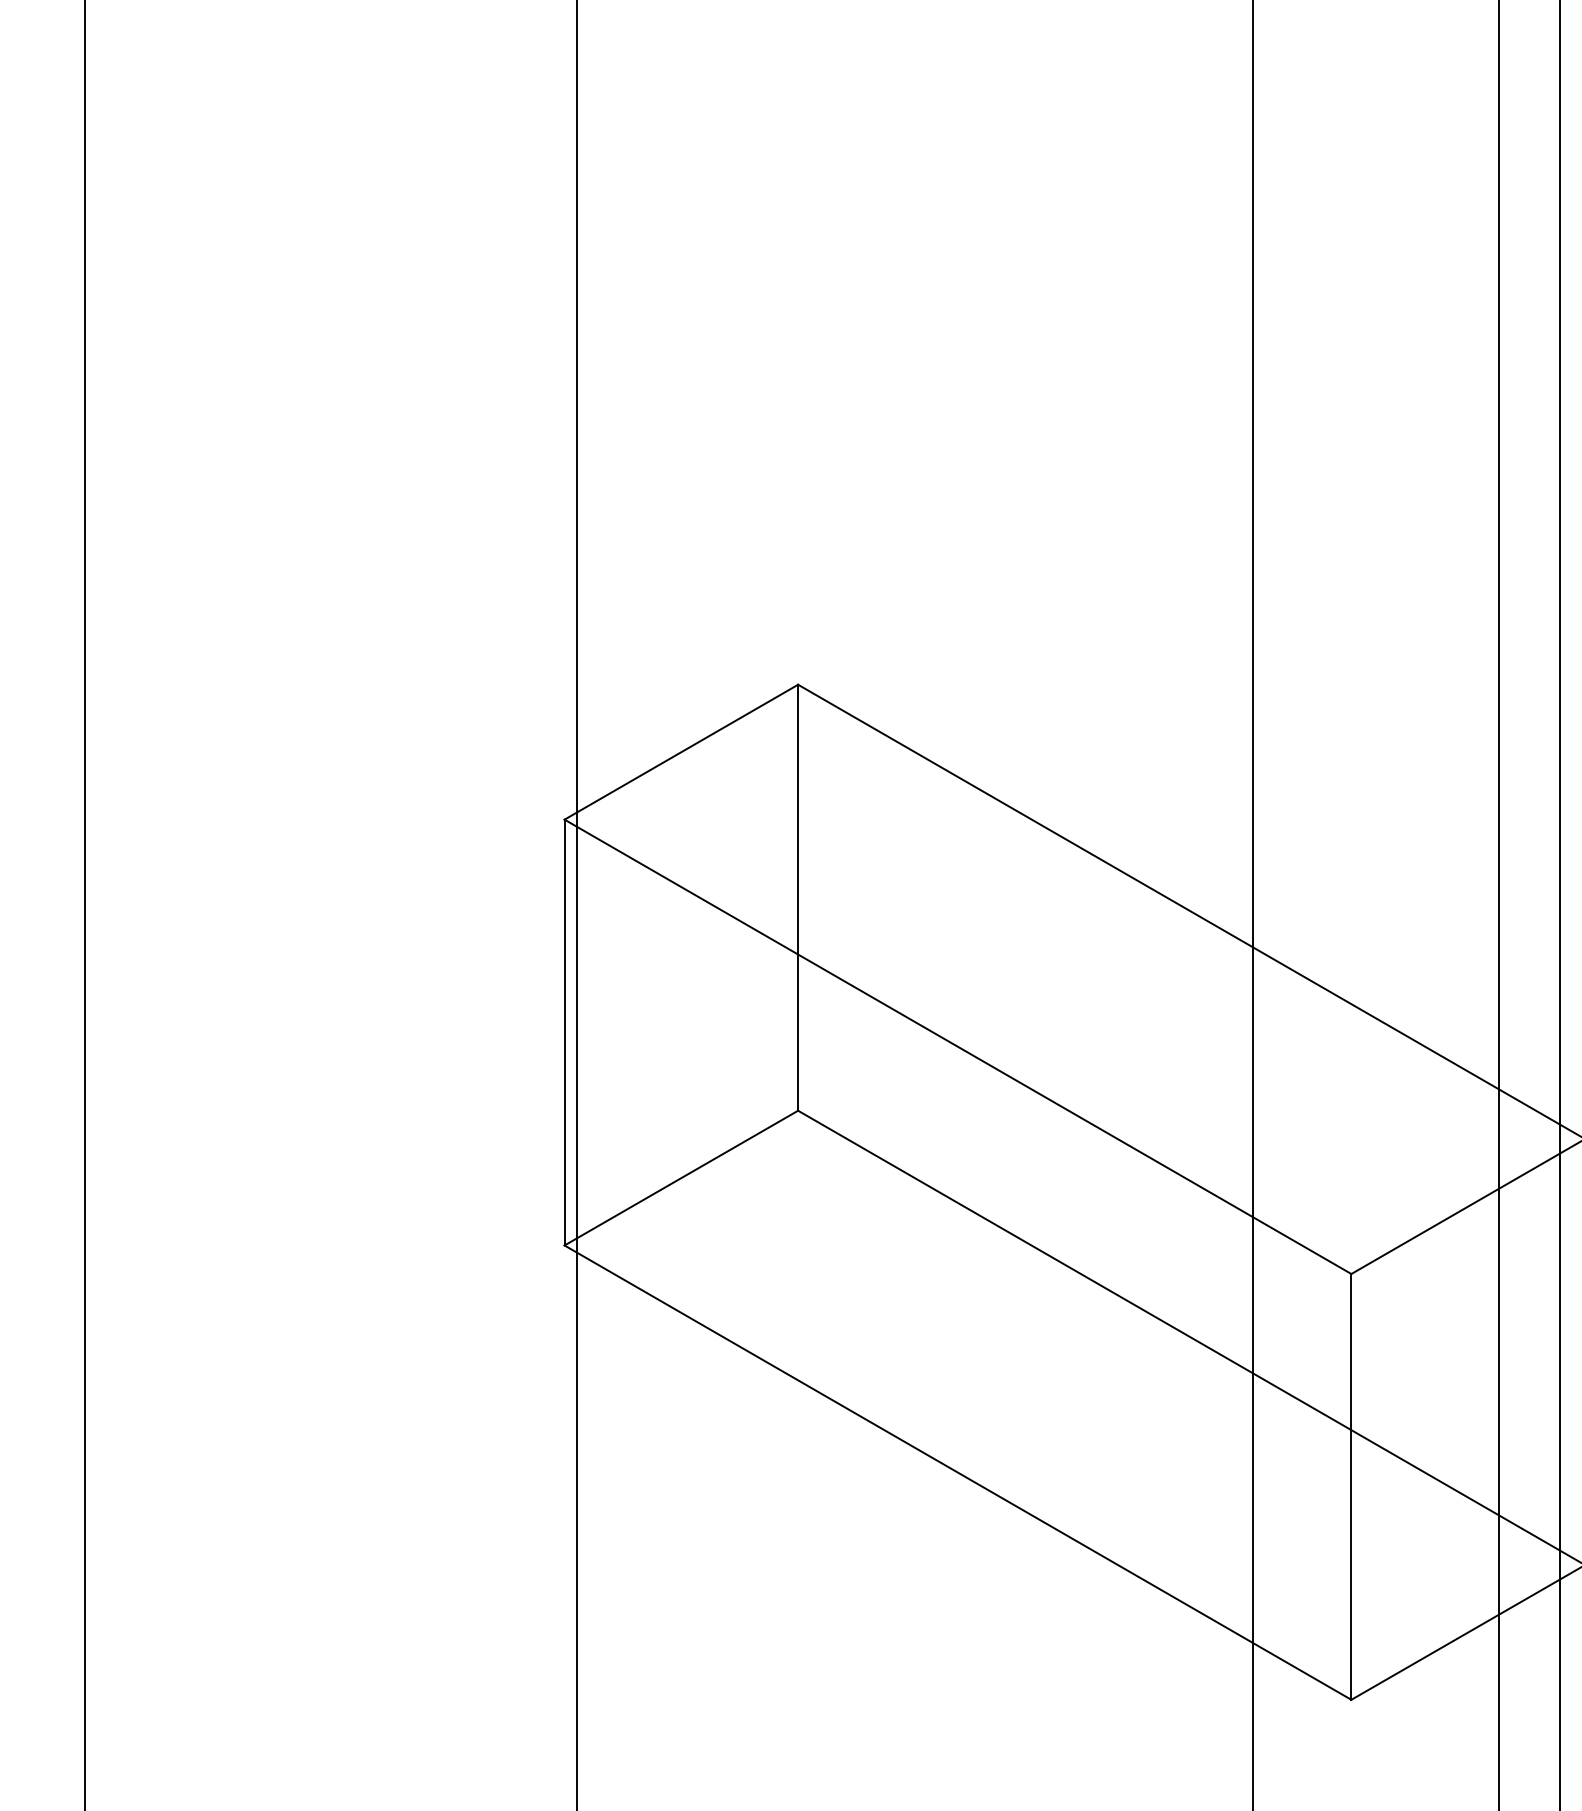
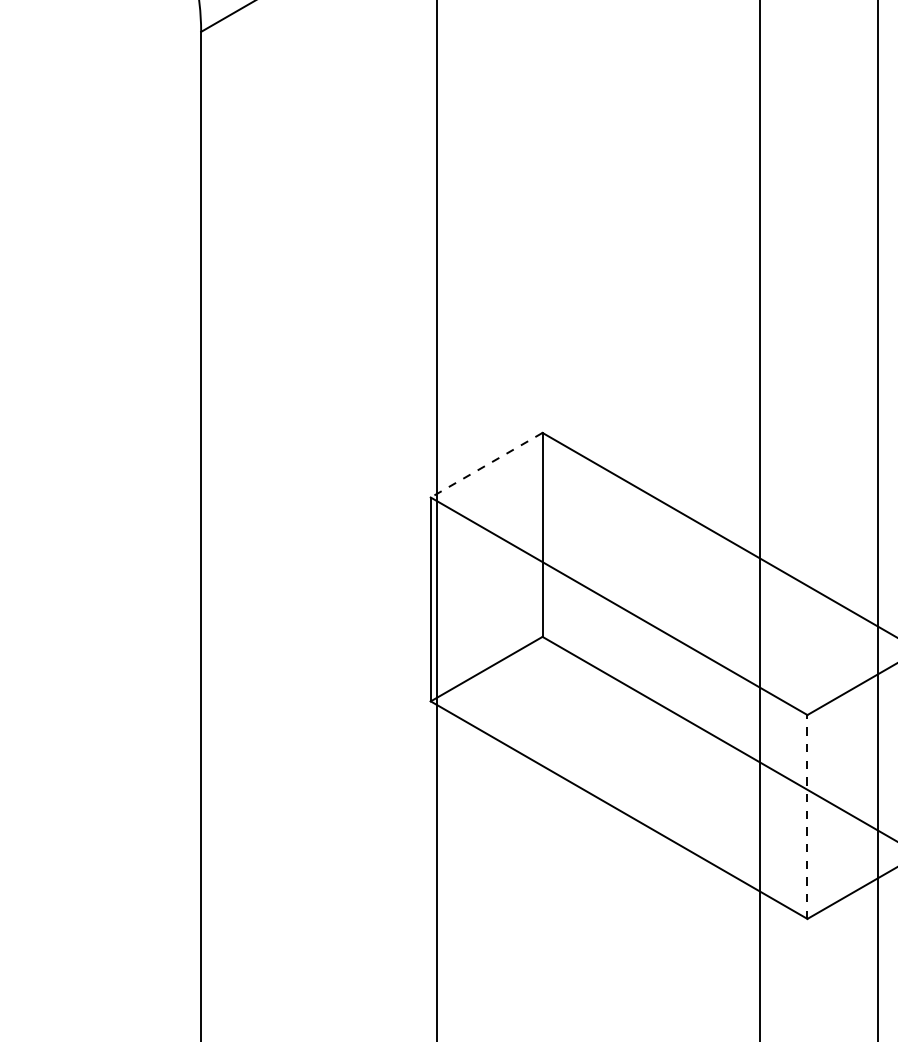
line: (681, 752) -> (486, 465), solid -> dashed
line: (1351, 1485) -> (807, 816), solid -> dashed

